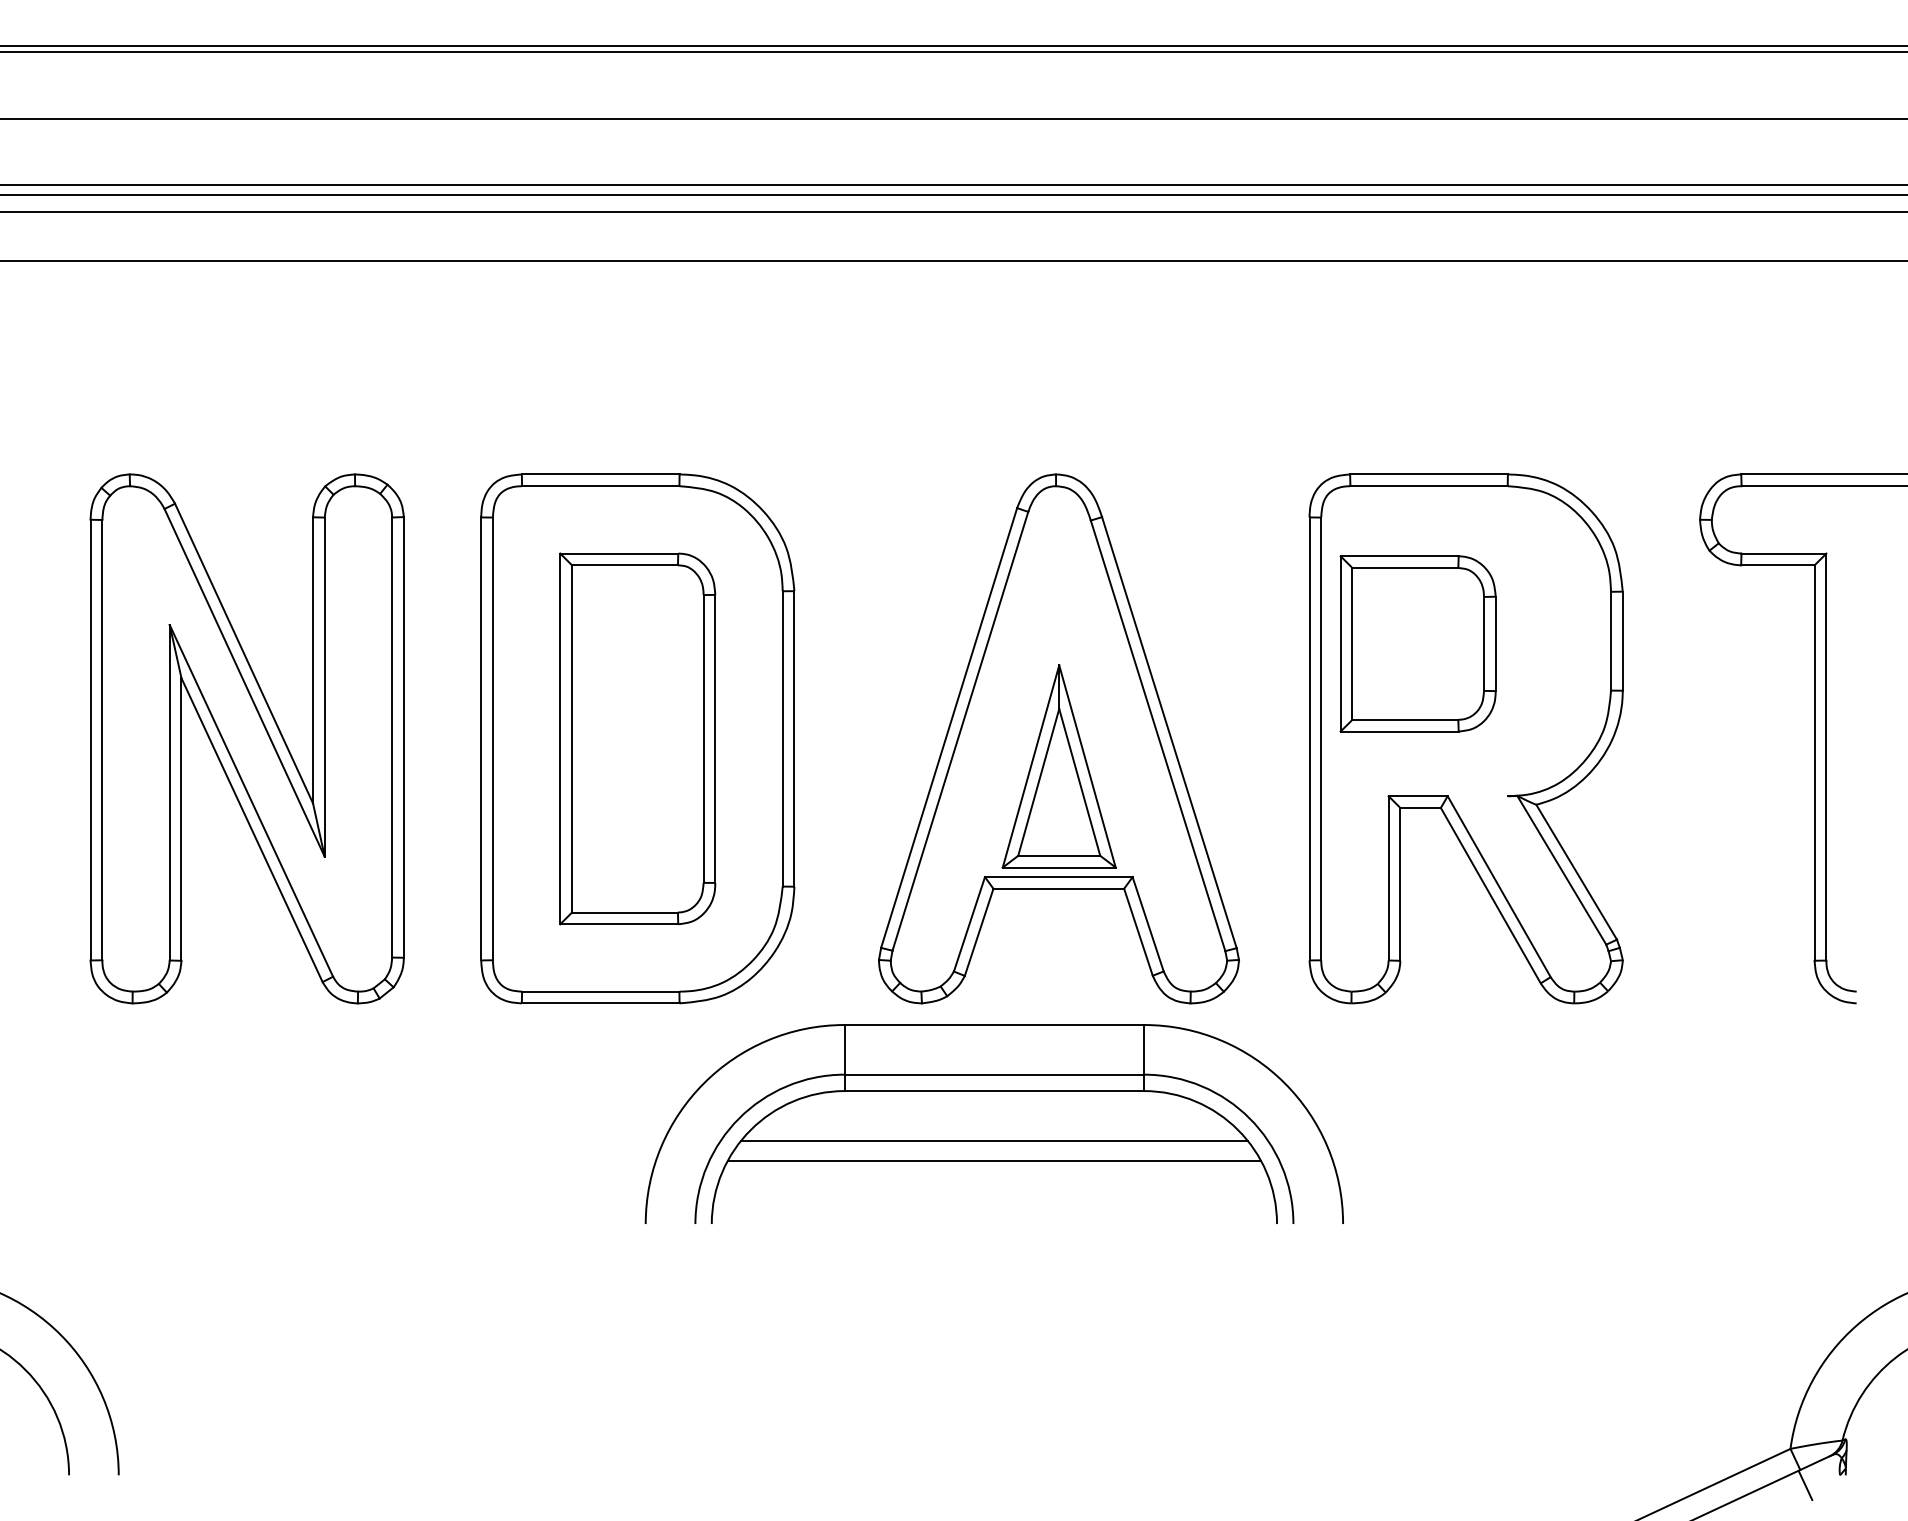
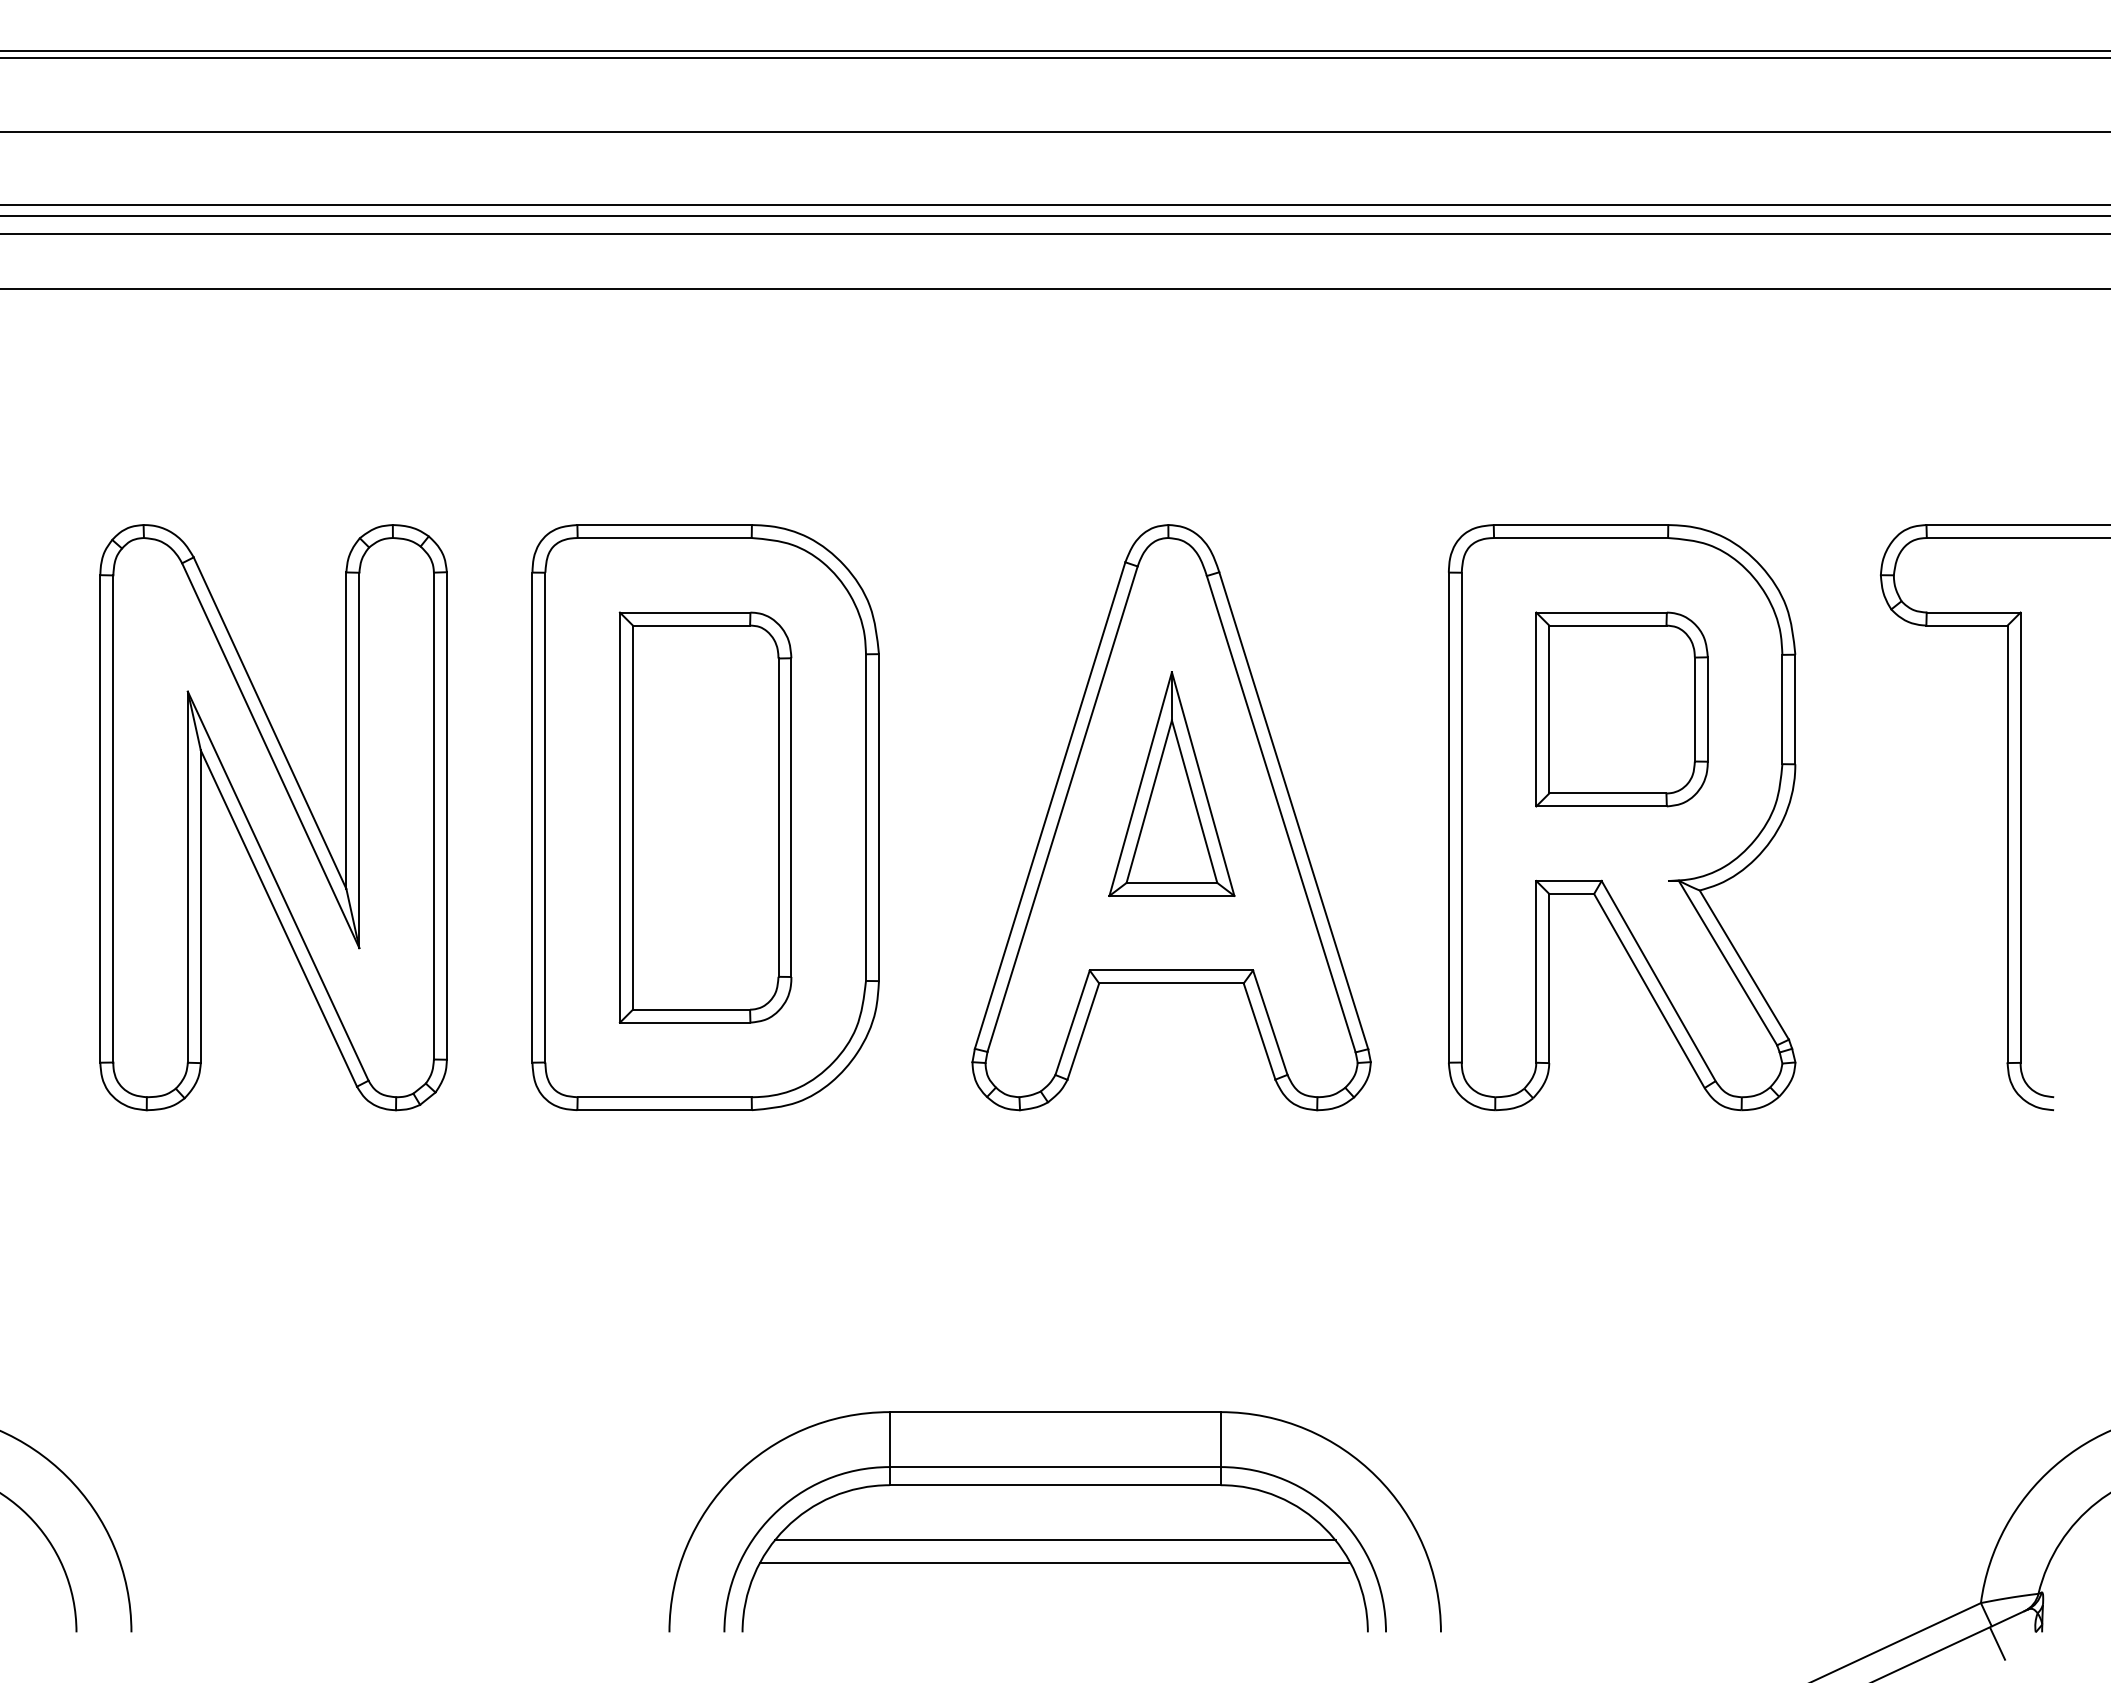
part: (1417, 643) -> (1621, 709), moved
part: (1058, 765) -> (1171, 783), moved
part: (993, 1123) -> (1054, 1521), moved

